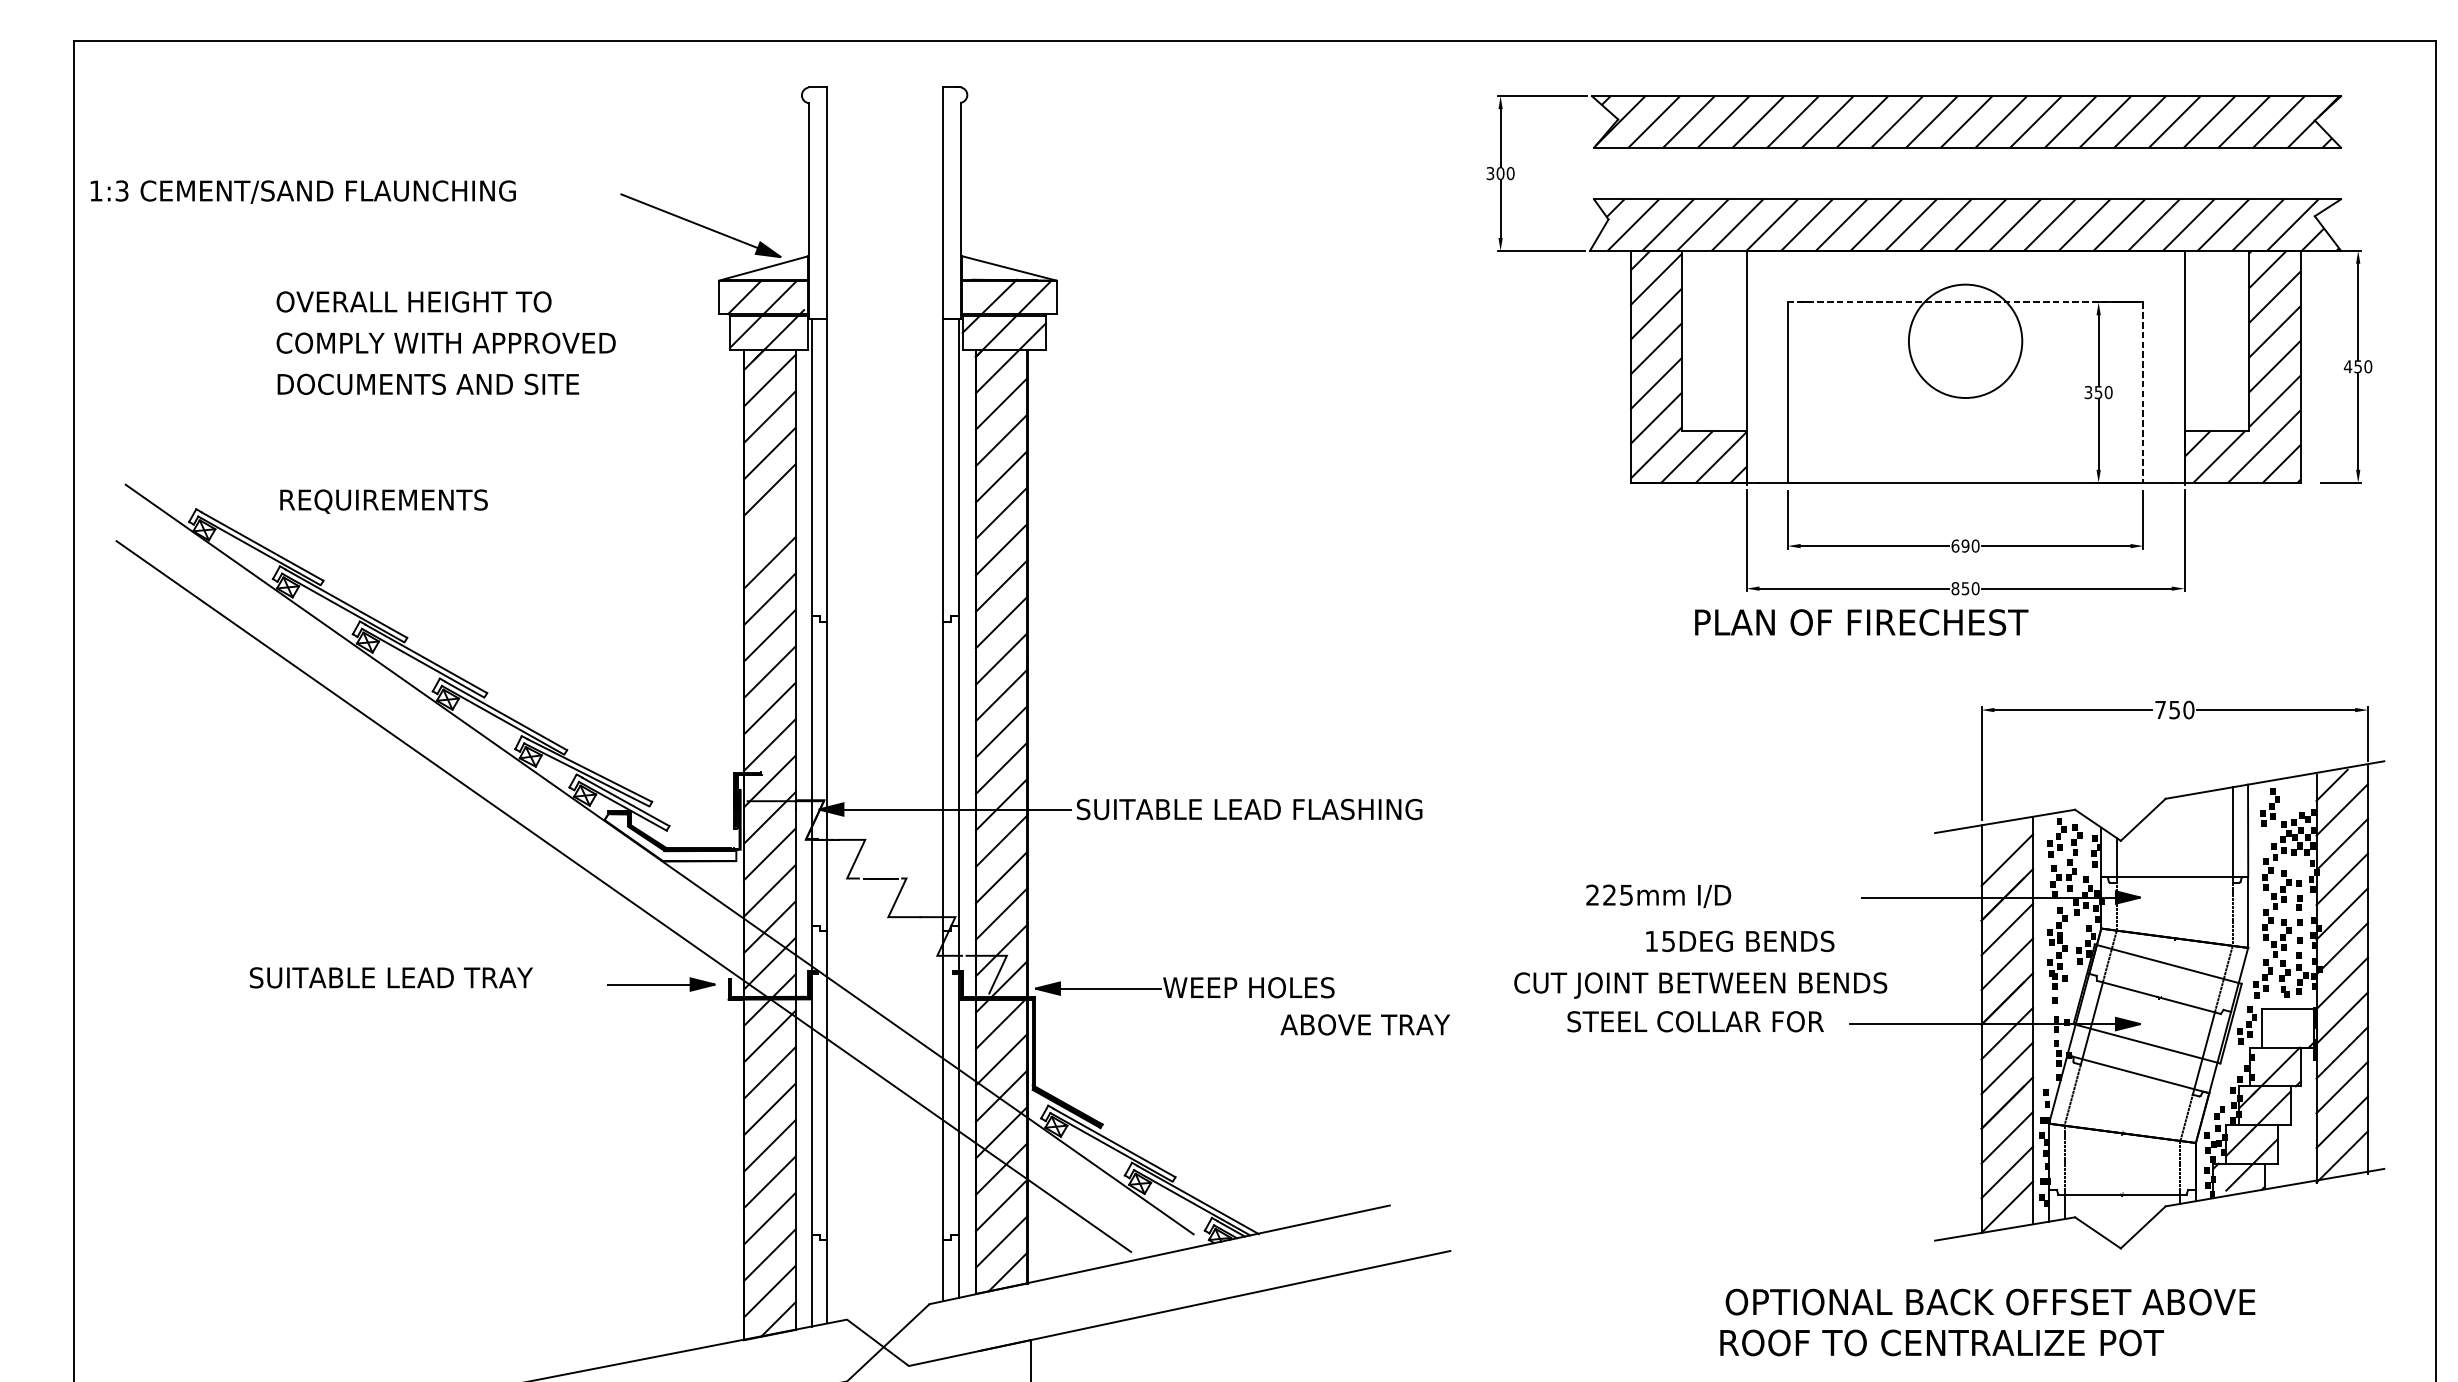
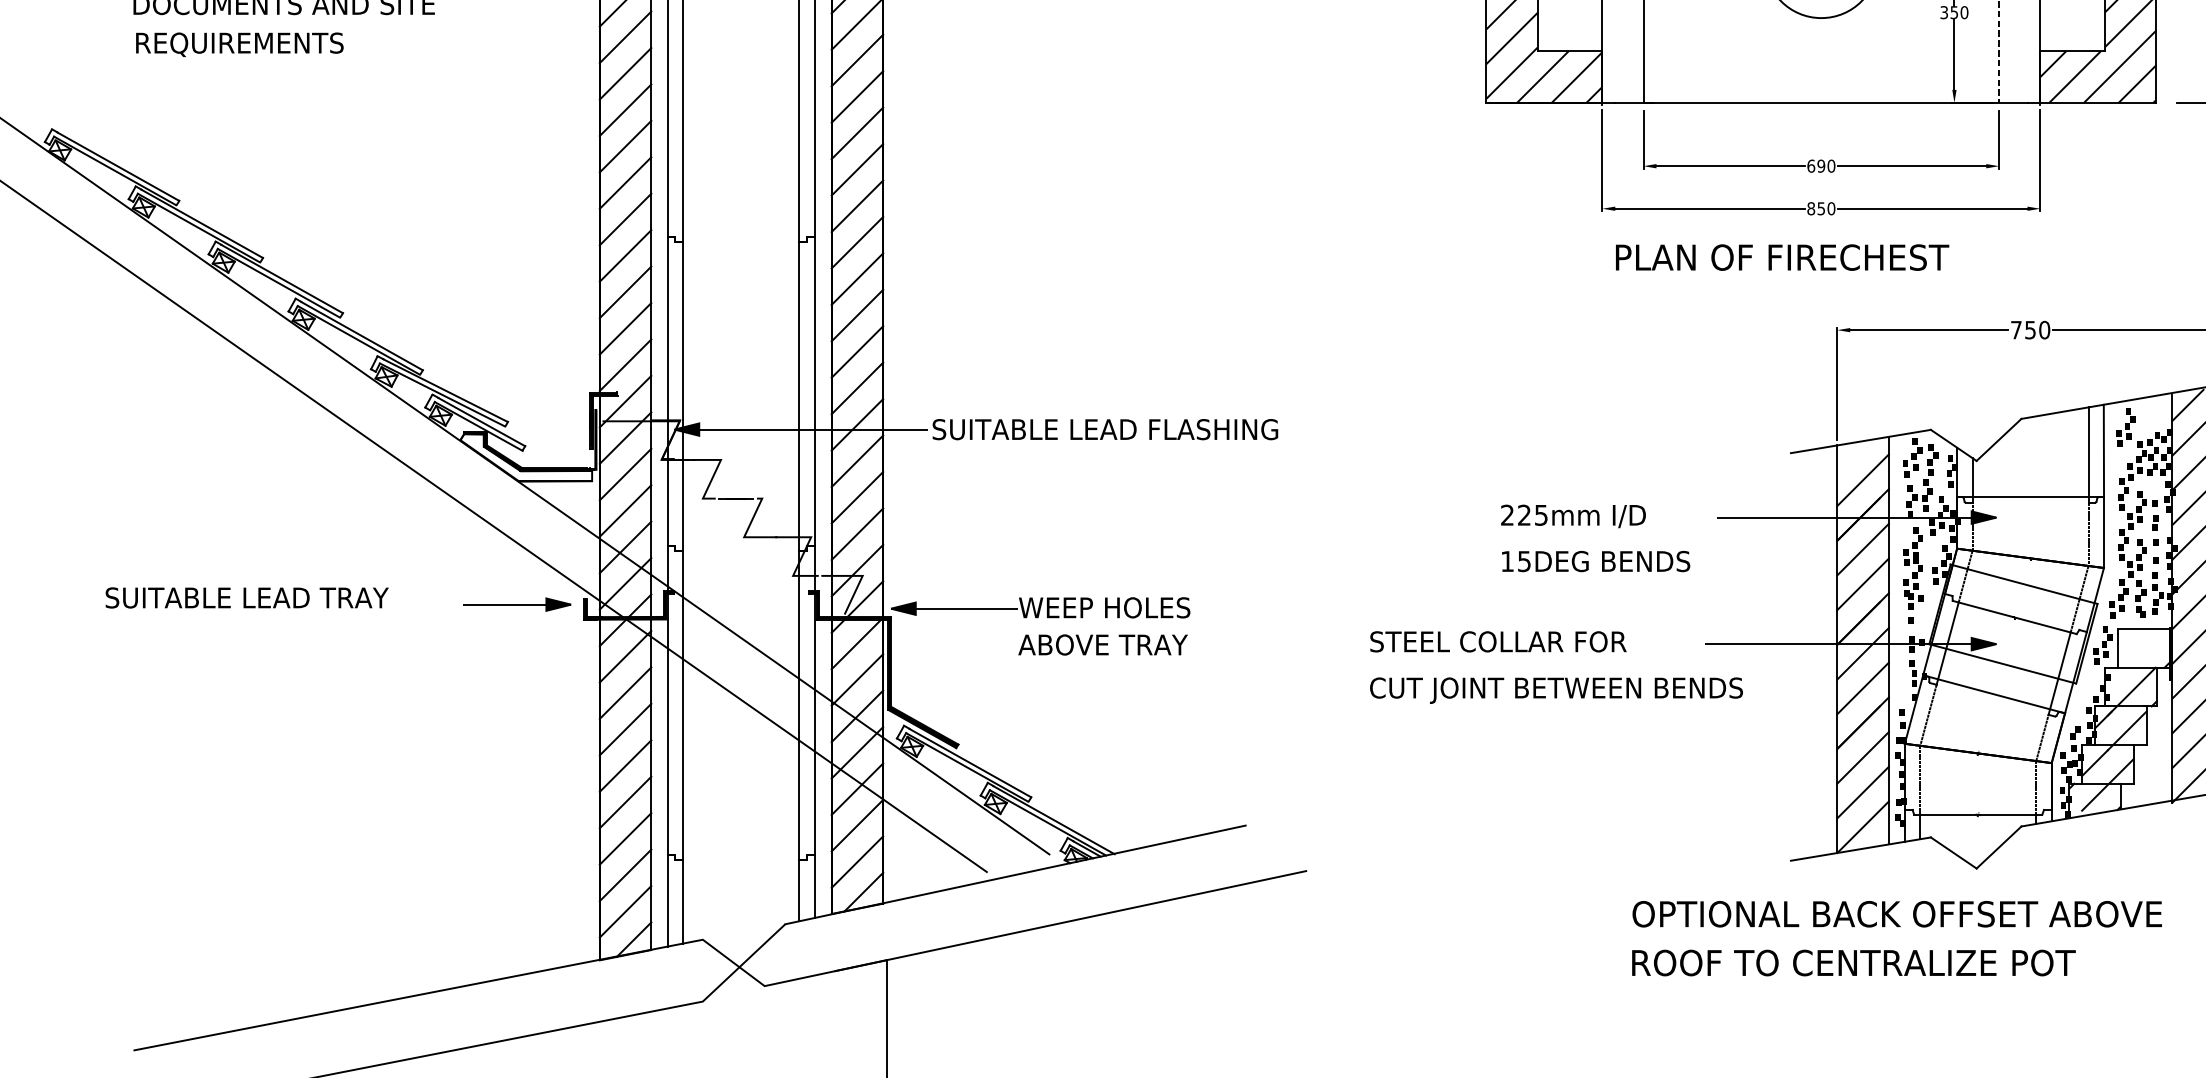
text: (383, 501) -> (239, 44), moved
line: (769, 526) -> (625, 146), added
text: (1861, 622) -> (1782, 257), moved
text: (1658, 896) -> (1573, 516), moved
text: (1700, 985) -> (1556, 690), moved
text: (1695, 1021) -> (1498, 641), moved
text: (1364, 1024) -> (1102, 644), moved
text: (1990, 1301) -> (1897, 913), moved
text: (1941, 1342) -> (1853, 962), moved

